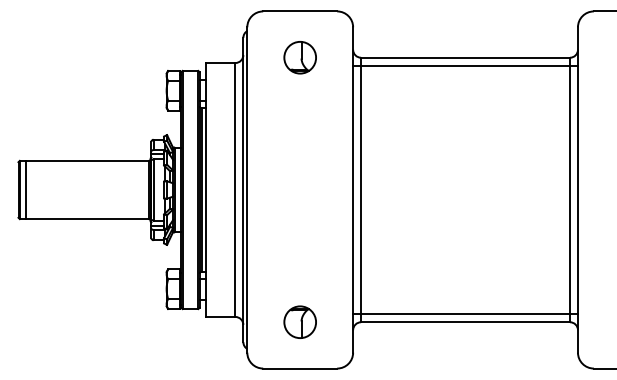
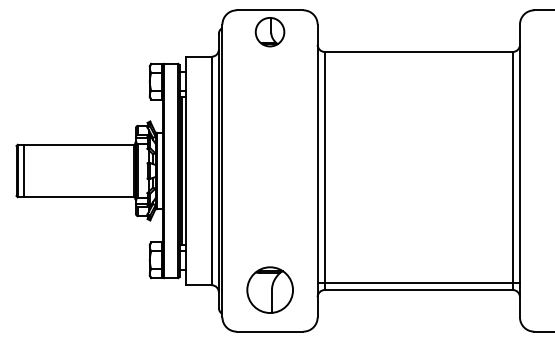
part: (299, 57) -> (269, 31), moved
line: (465, 65) -> (418, 58), removed
part: (299, 321) -> (269, 289), size x1.6

